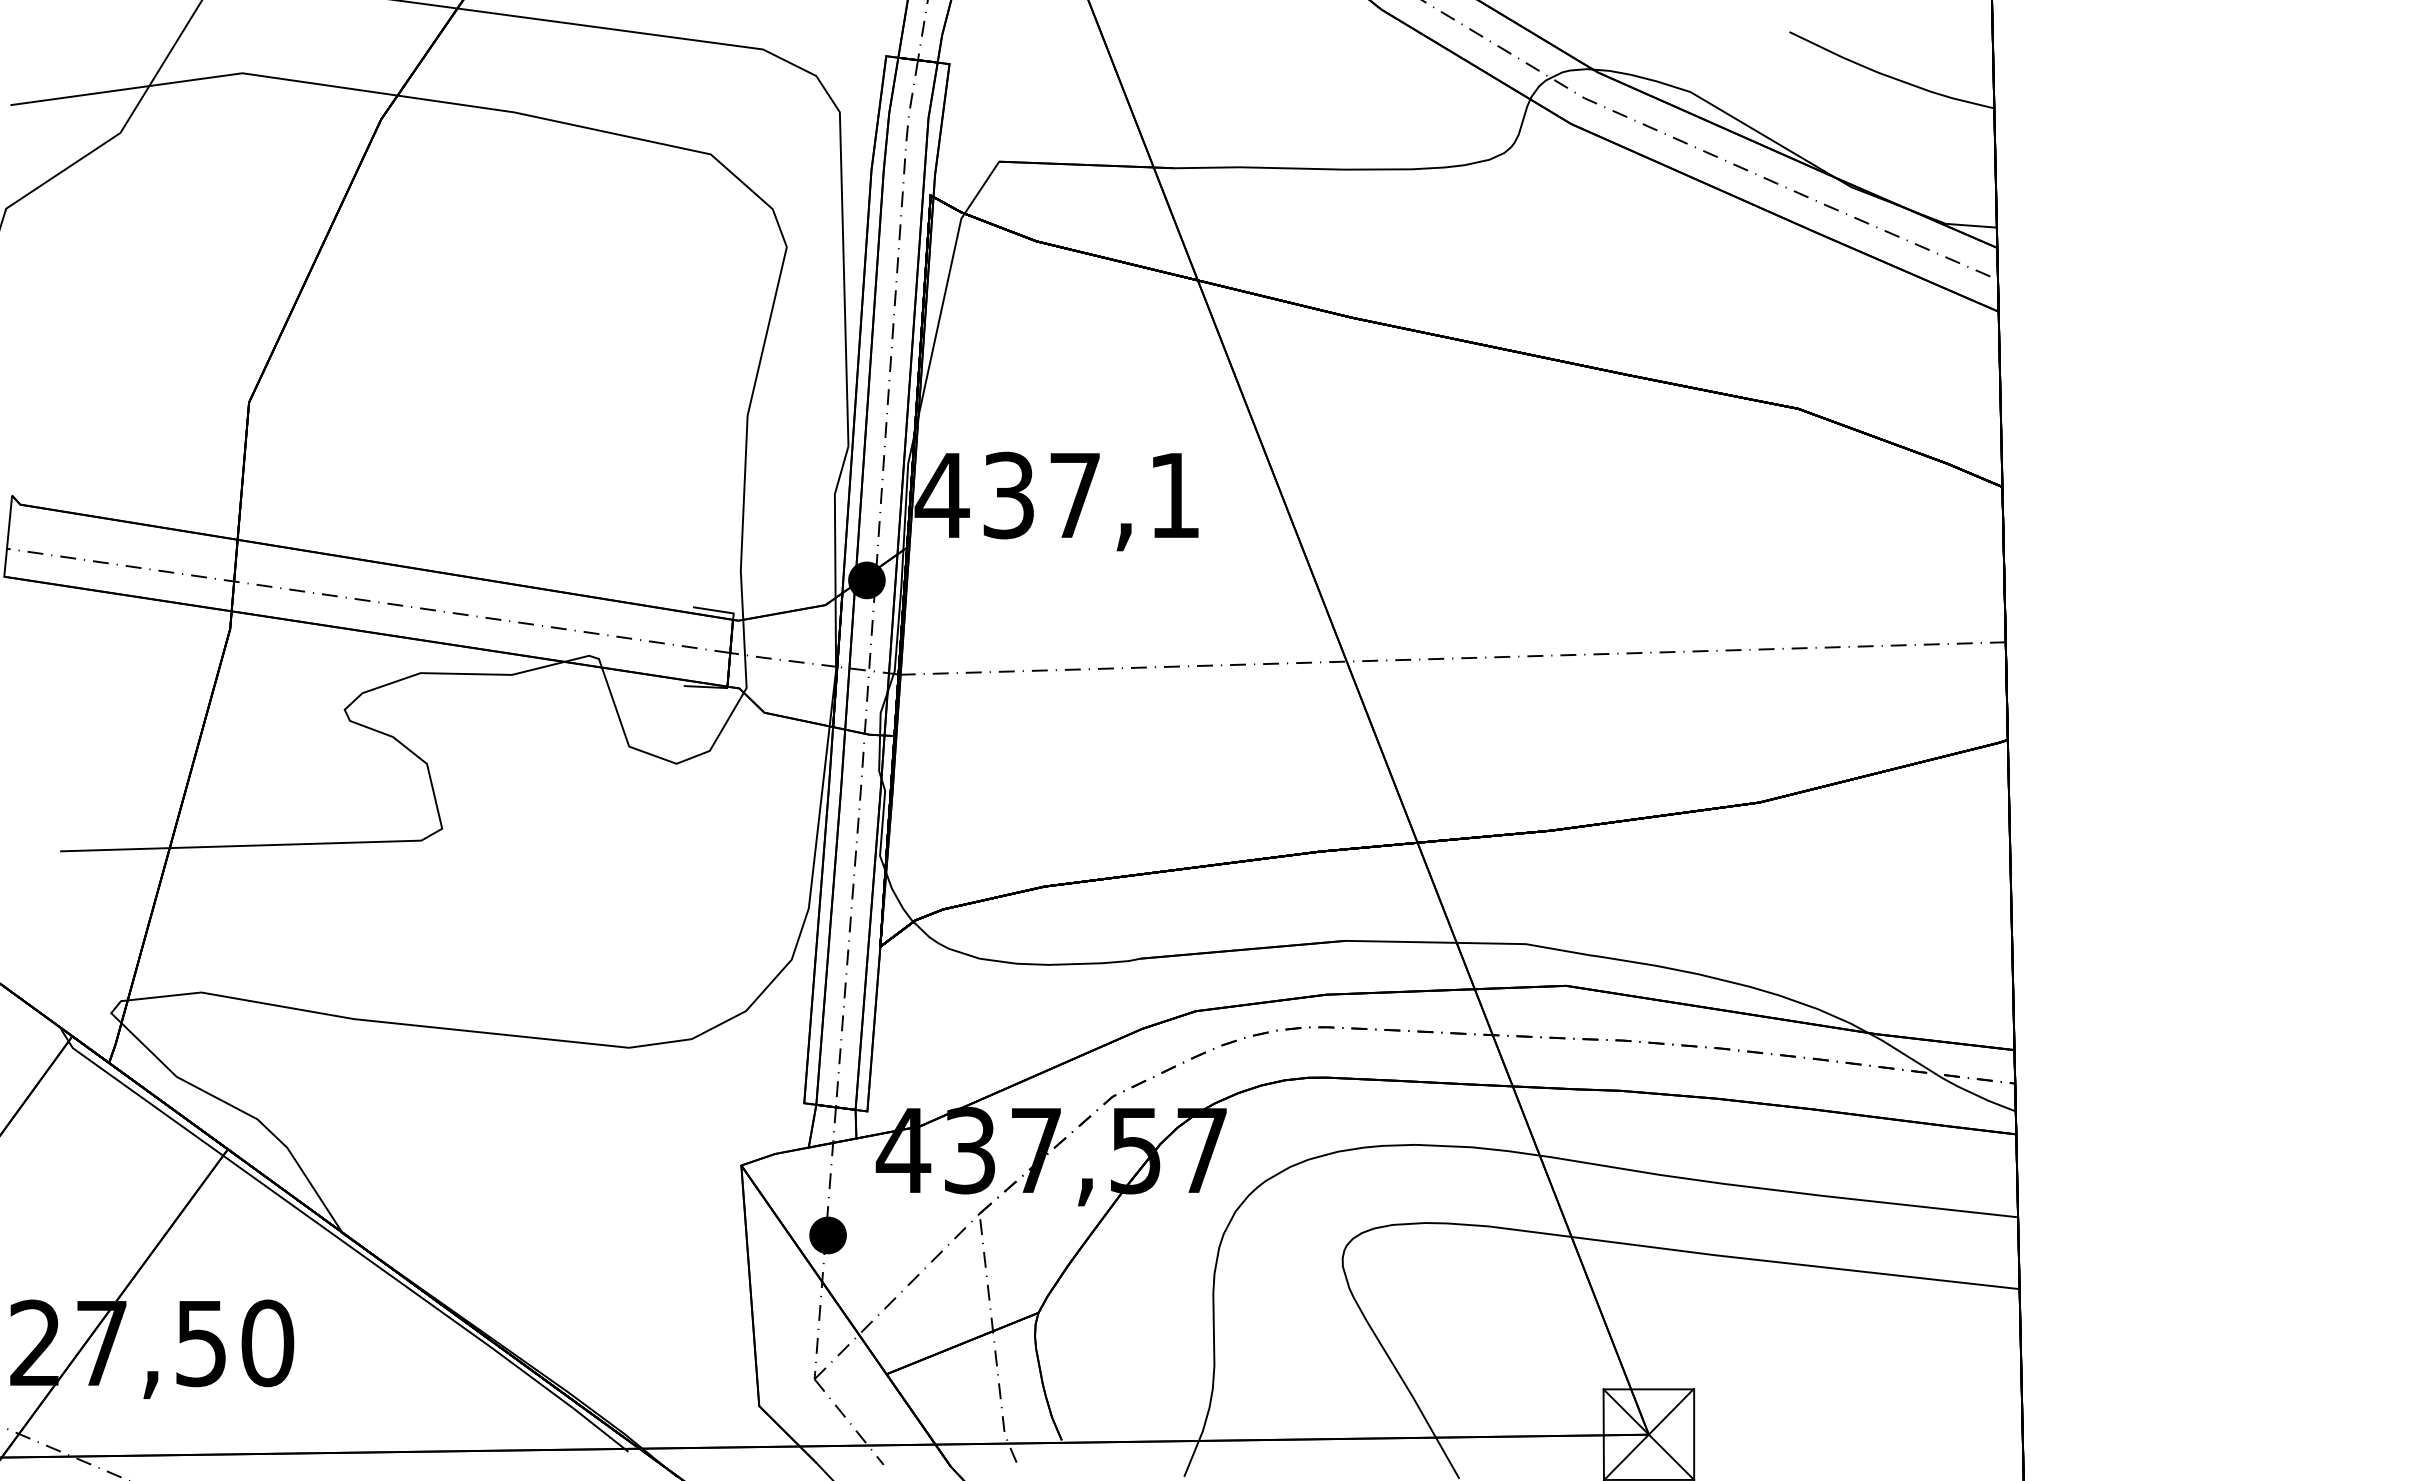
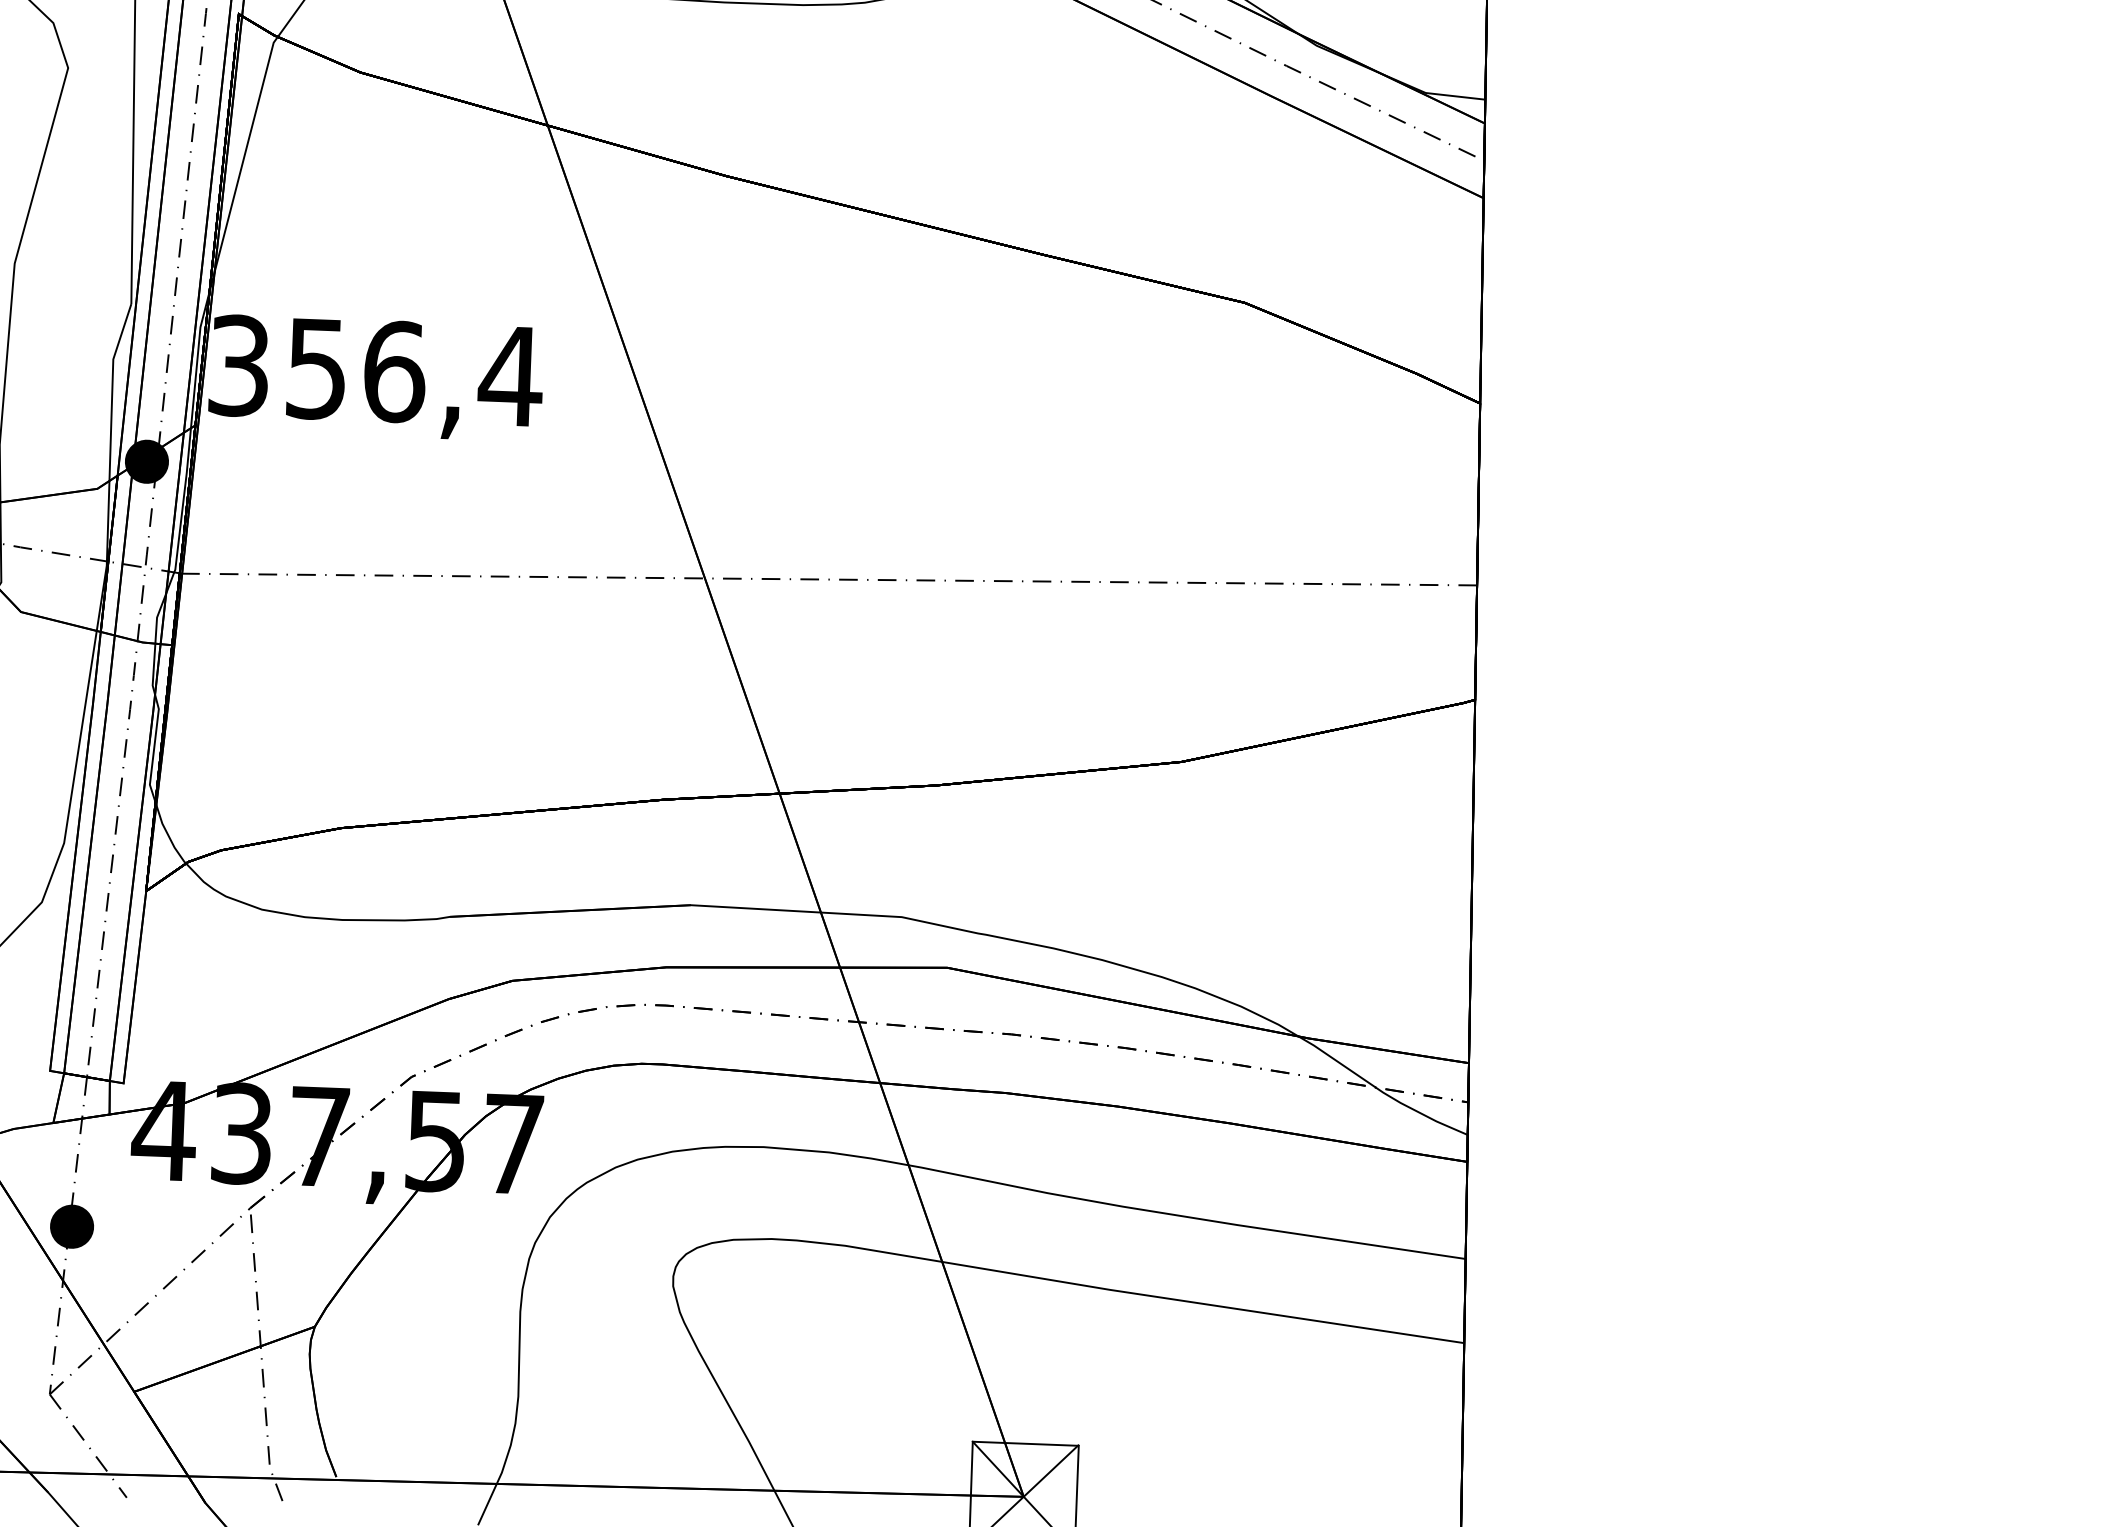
text: (1058, 495) -> (374, 371), 437,1 -> 356,4

